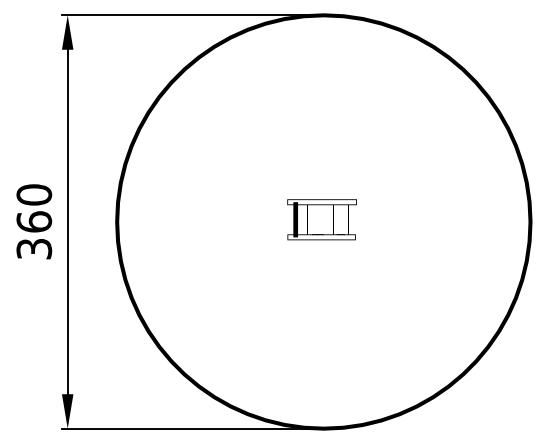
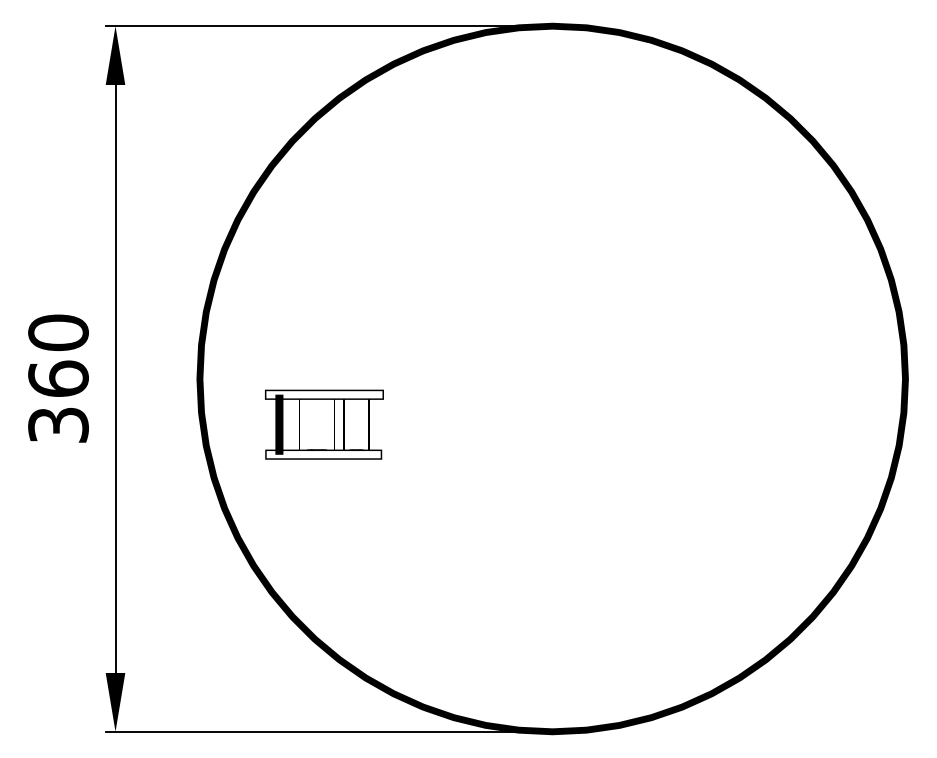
part: (321, 219) -> (323, 424), moved

